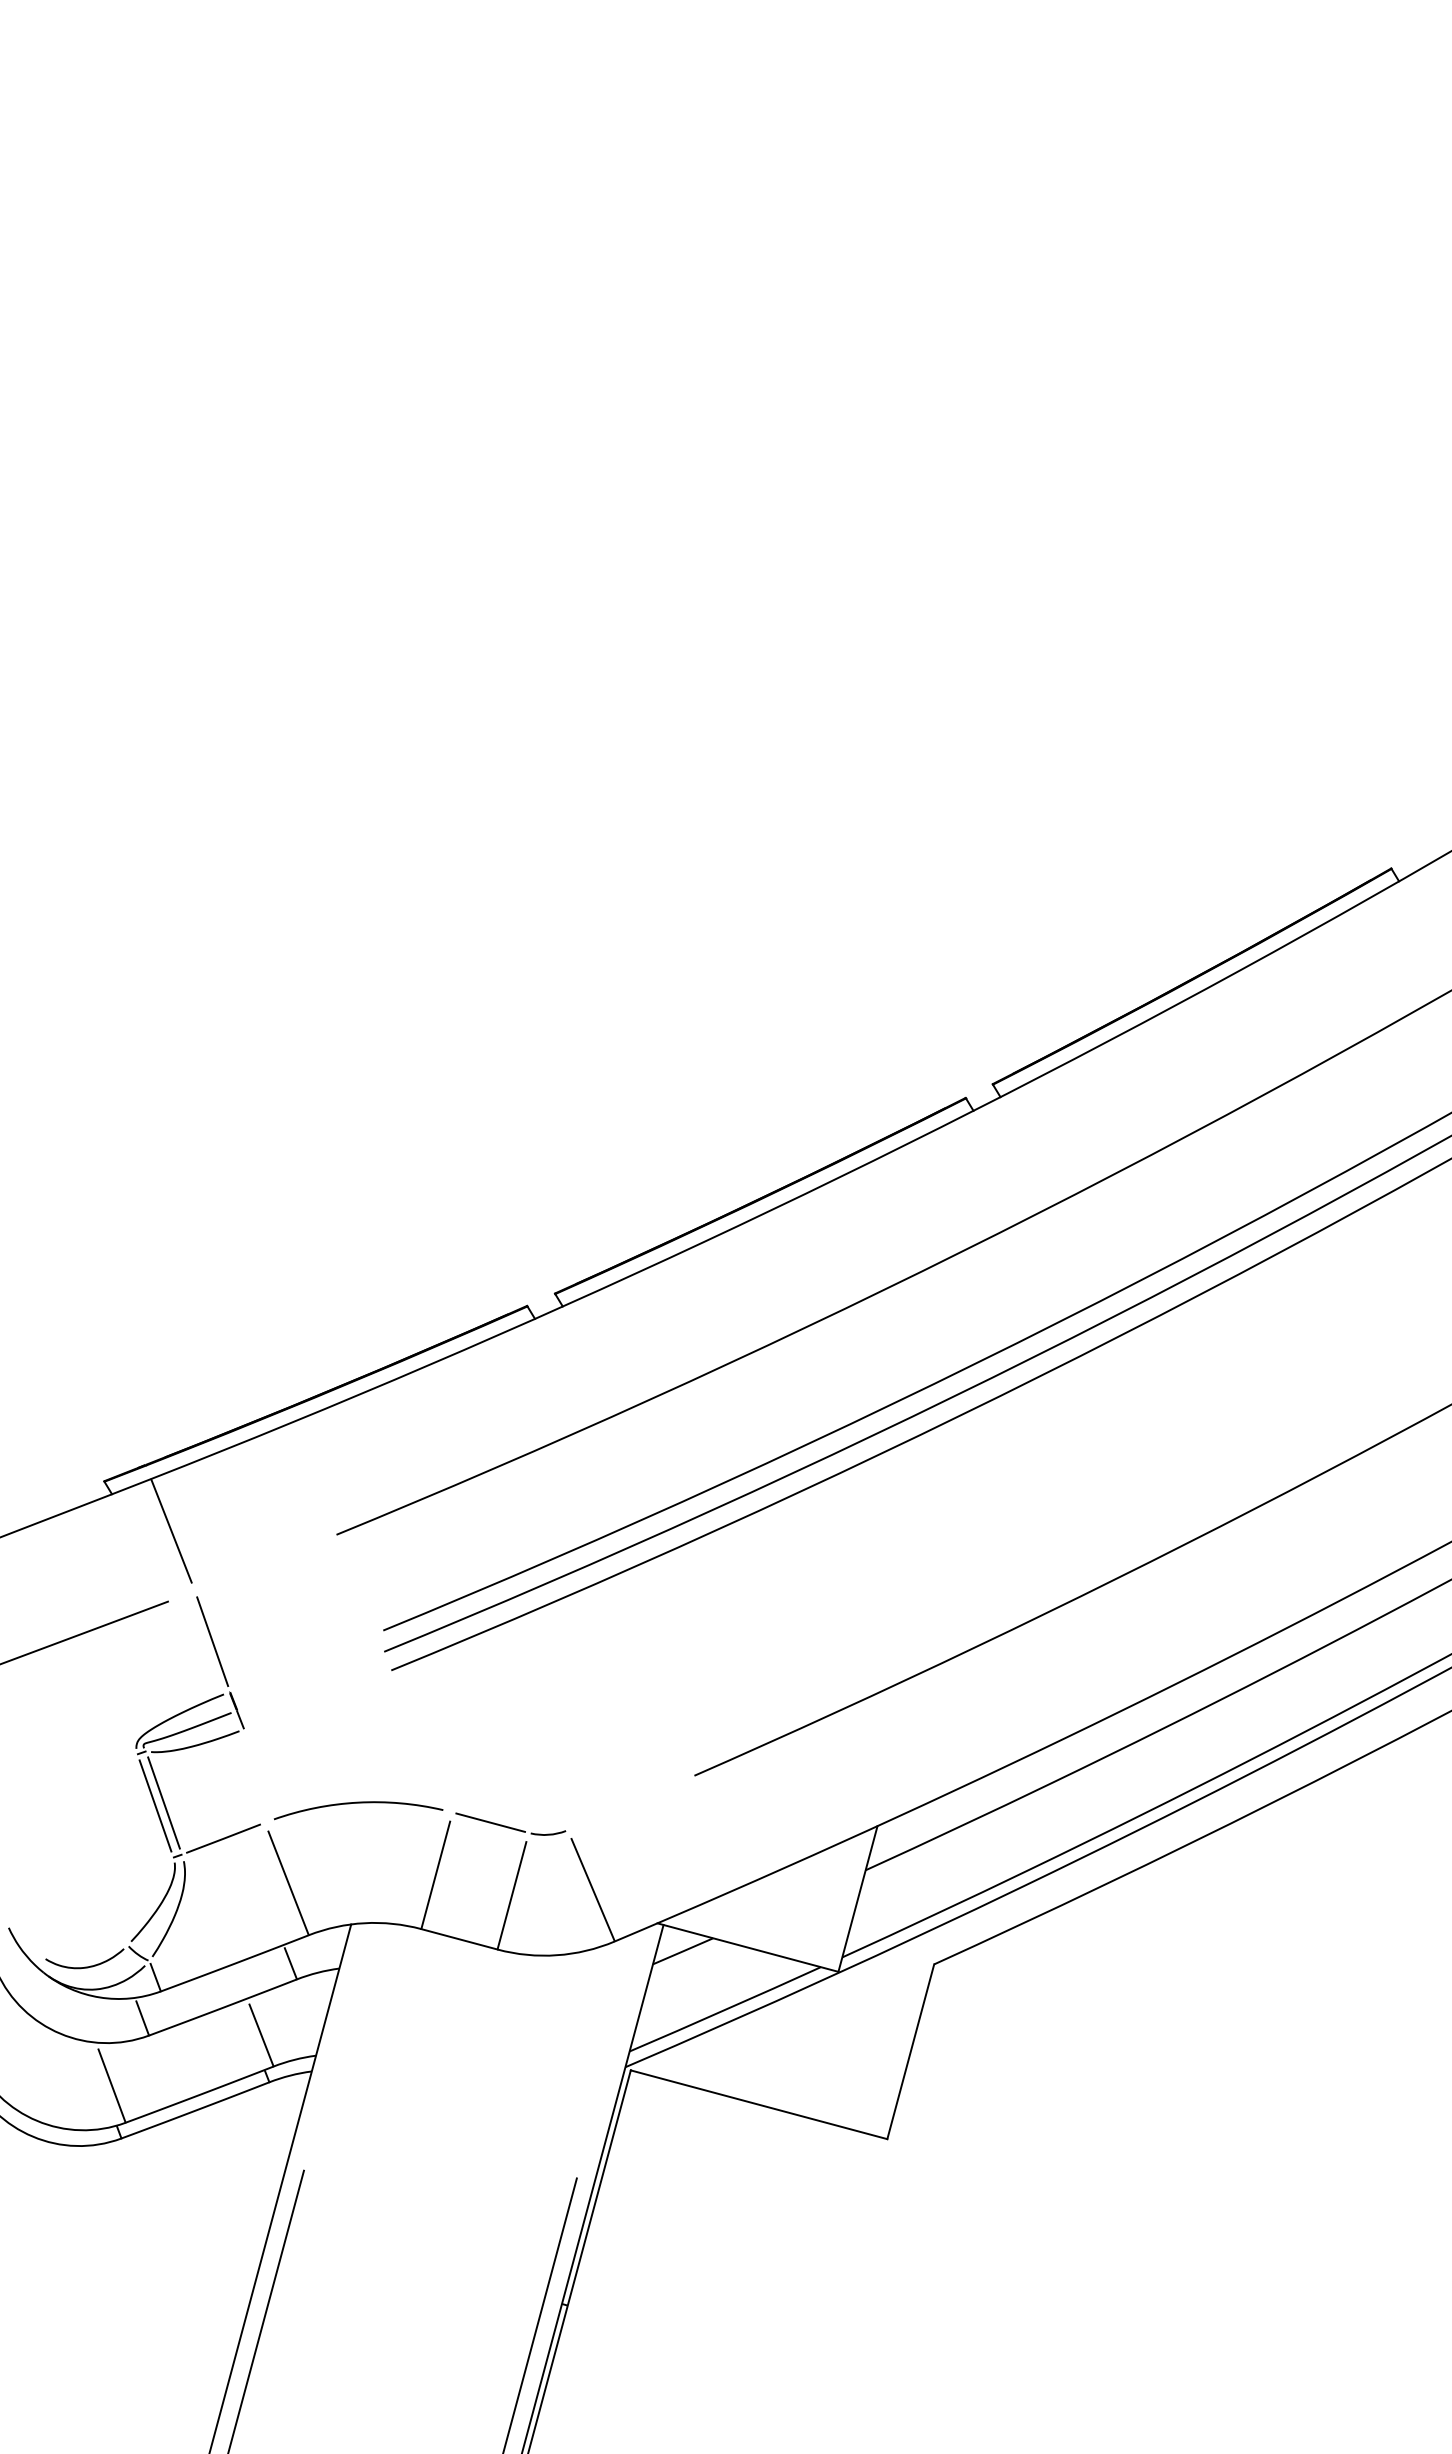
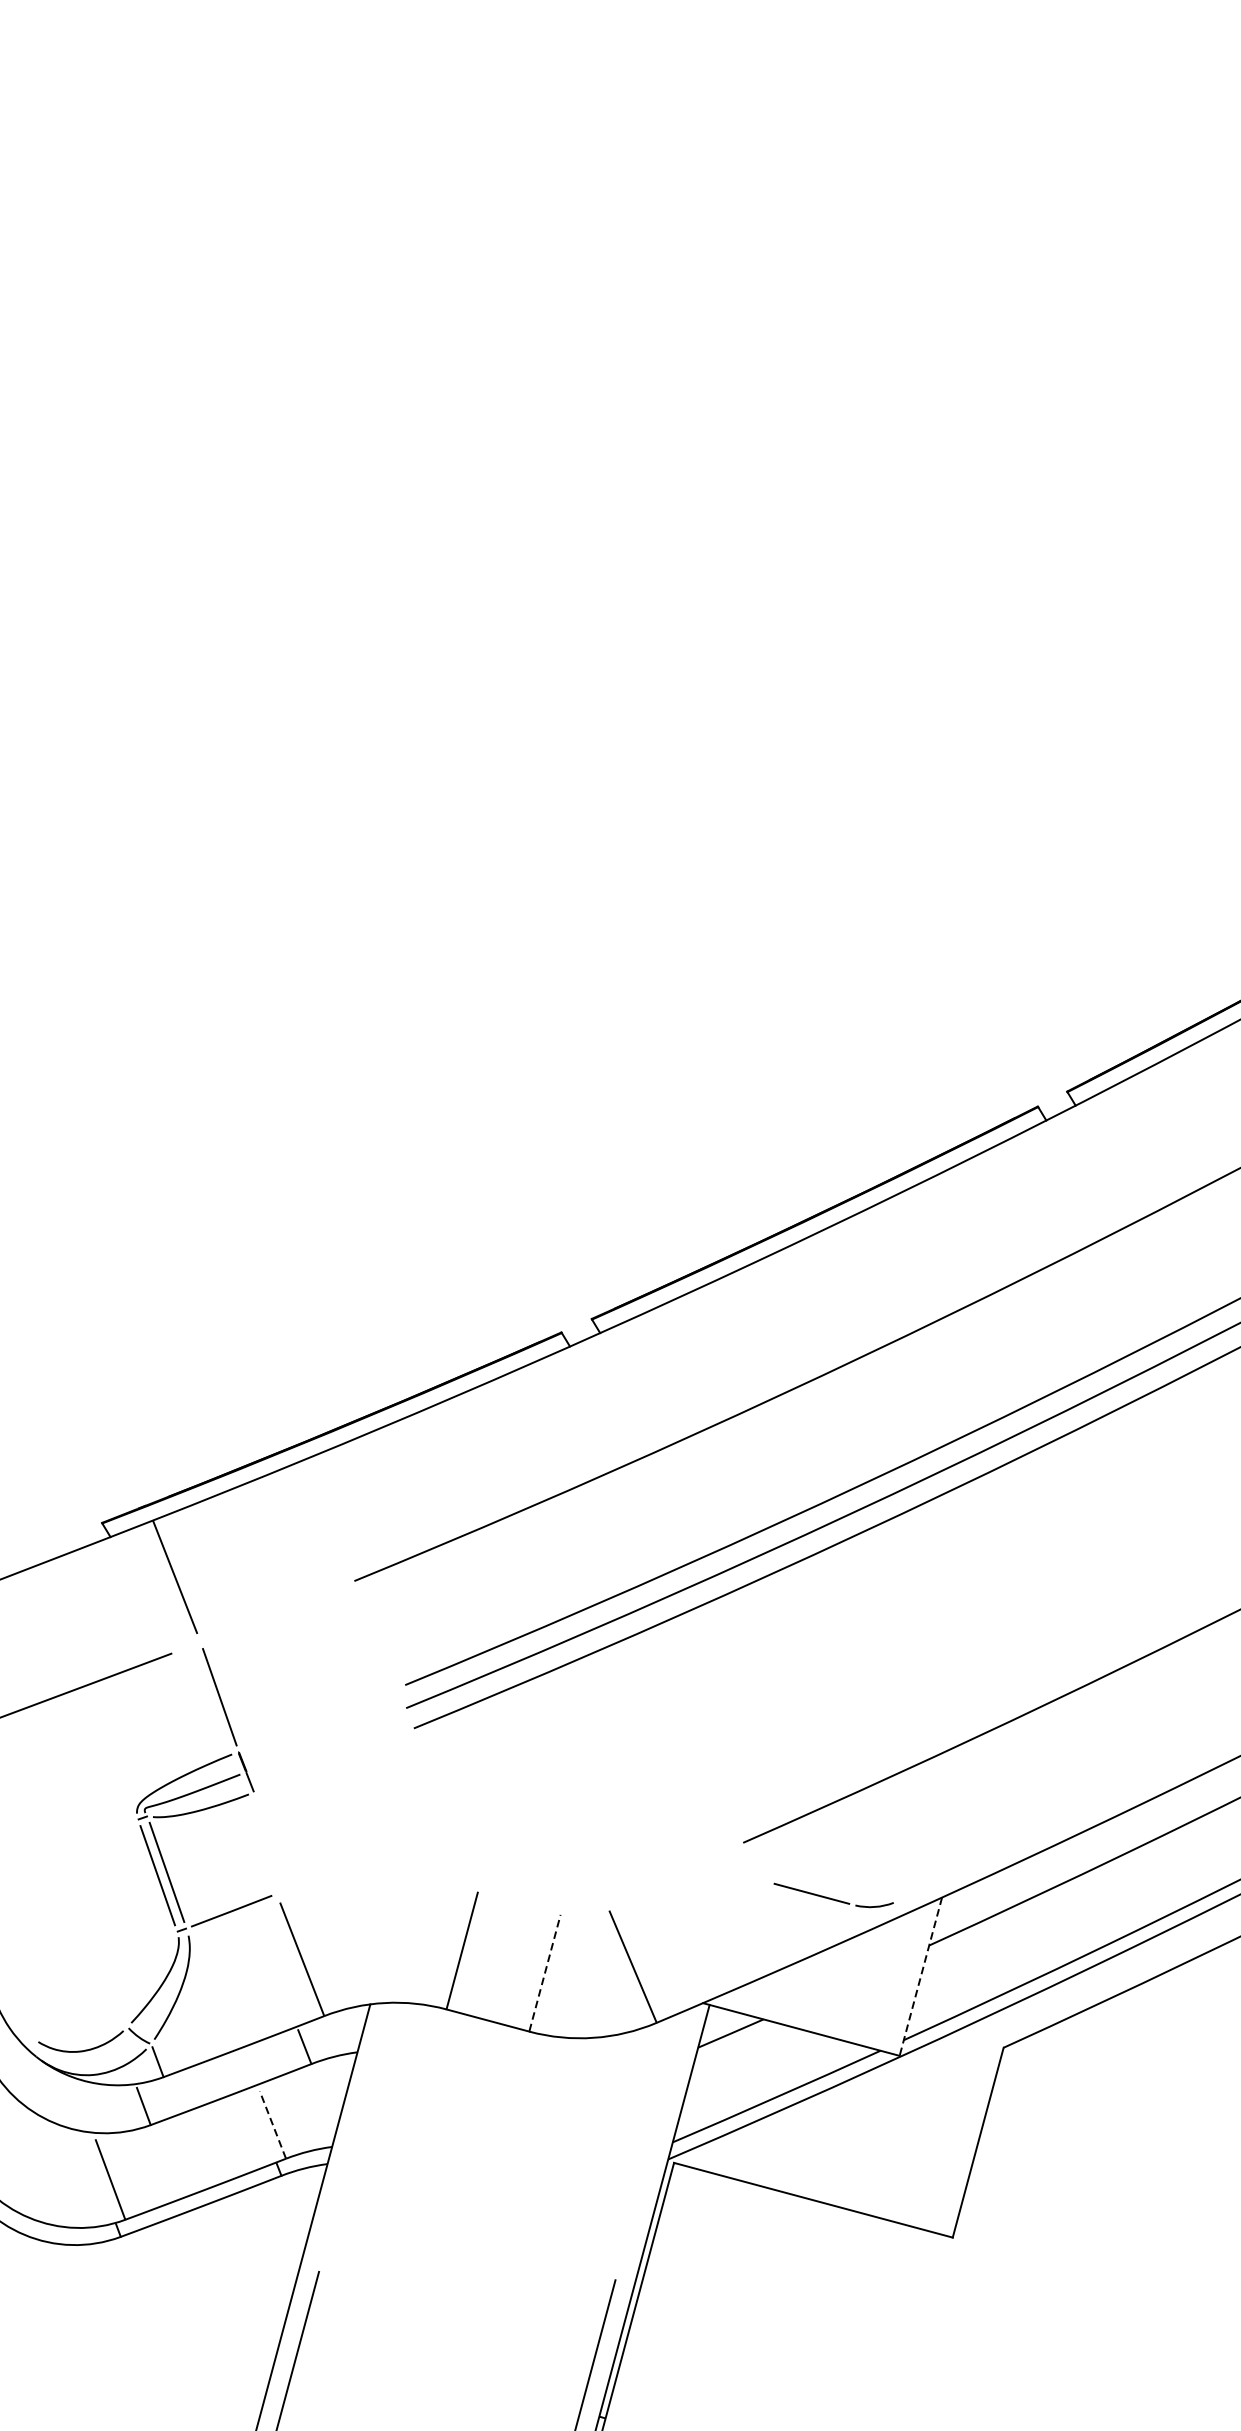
arc: (358, 1803) -> (378, 1872), removed
part: (510, 1823) -> (833, 1894), moved
line: (512, 1895) -> (545, 1972), solid -> dashed
line: (857, 1899) -> (920, 1977), solid -> dashed
line: (261, 2034) -> (272, 2123), solid -> dashed

